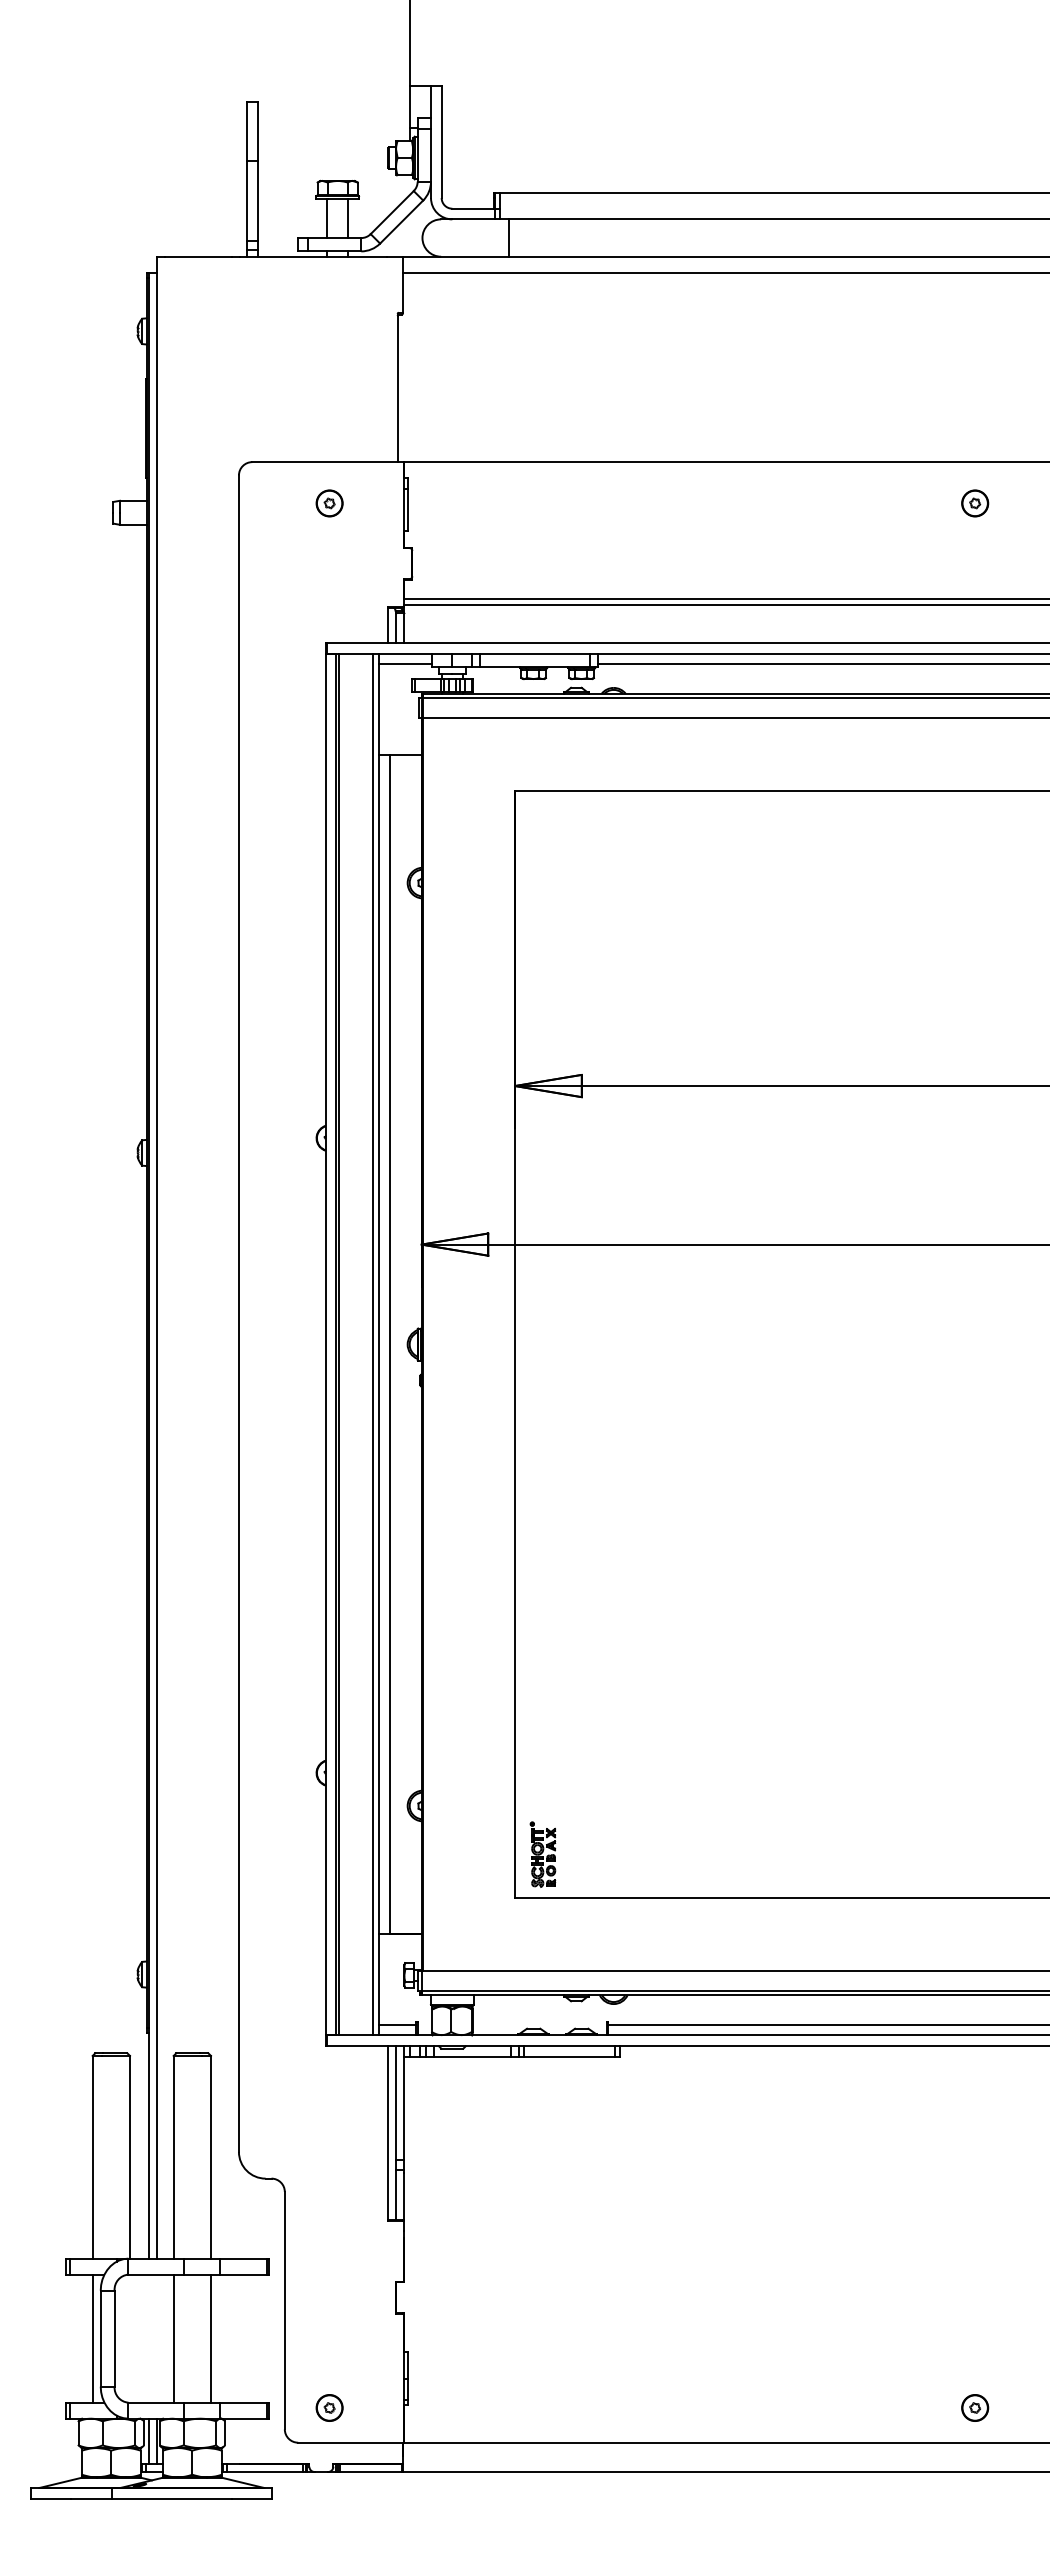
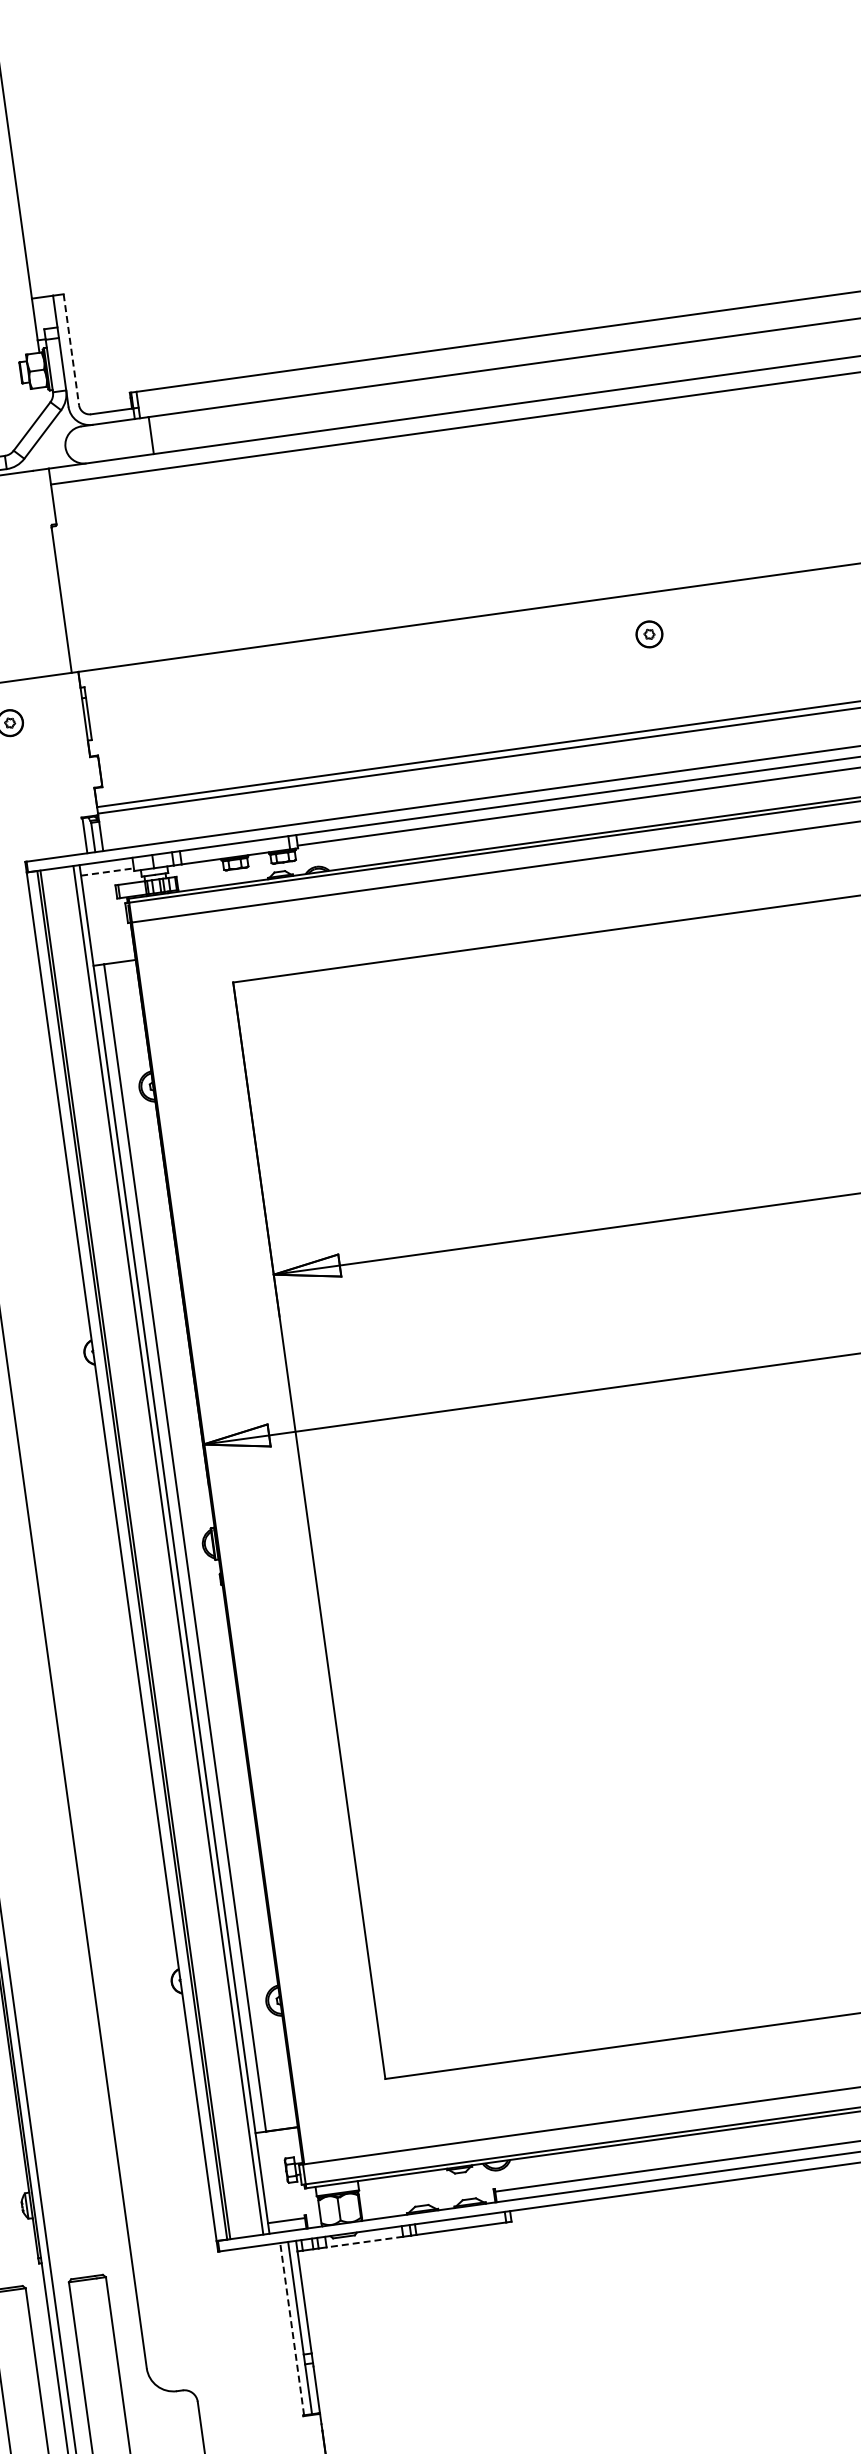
line: (441, 142) -> (71, 350), solid -> dashed
line: (405, 664) -> (107, 872), solid -> dashed
part: (542, 1854) -> (406, 2032), removed
line: (472, 2056) -> (365, 2241), solid -> dashed
line: (388, 2133) -> (292, 2329), solid -> dashed

